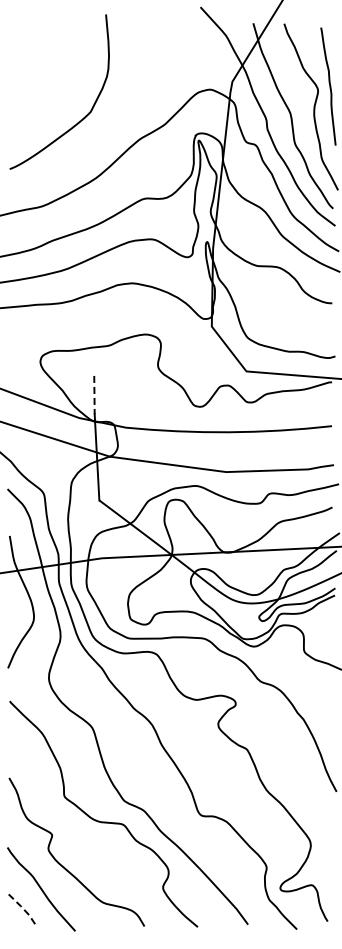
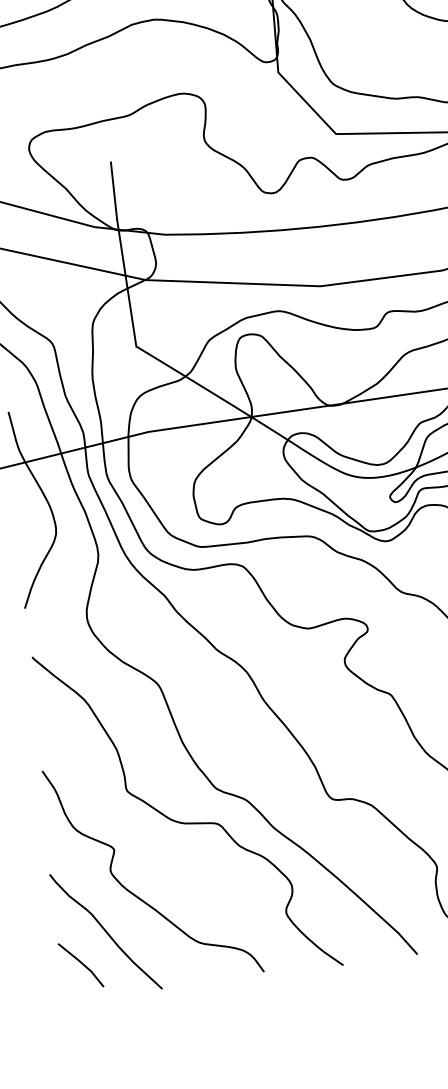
line: (94, 395) -> (114, 191), dashed -> solid
line: (24, 909) -> (83, 963), dashed -> solid

